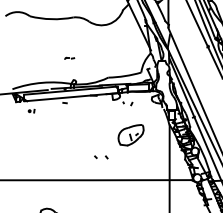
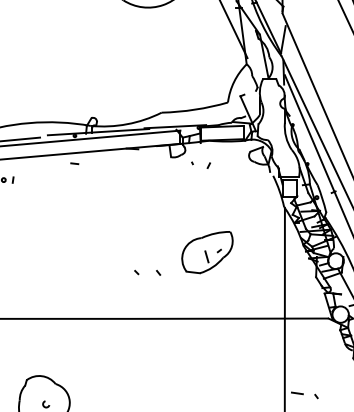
part: (69, 57) -> (83, 72), removed
part: (130, 135) -> (206, 253), moved

